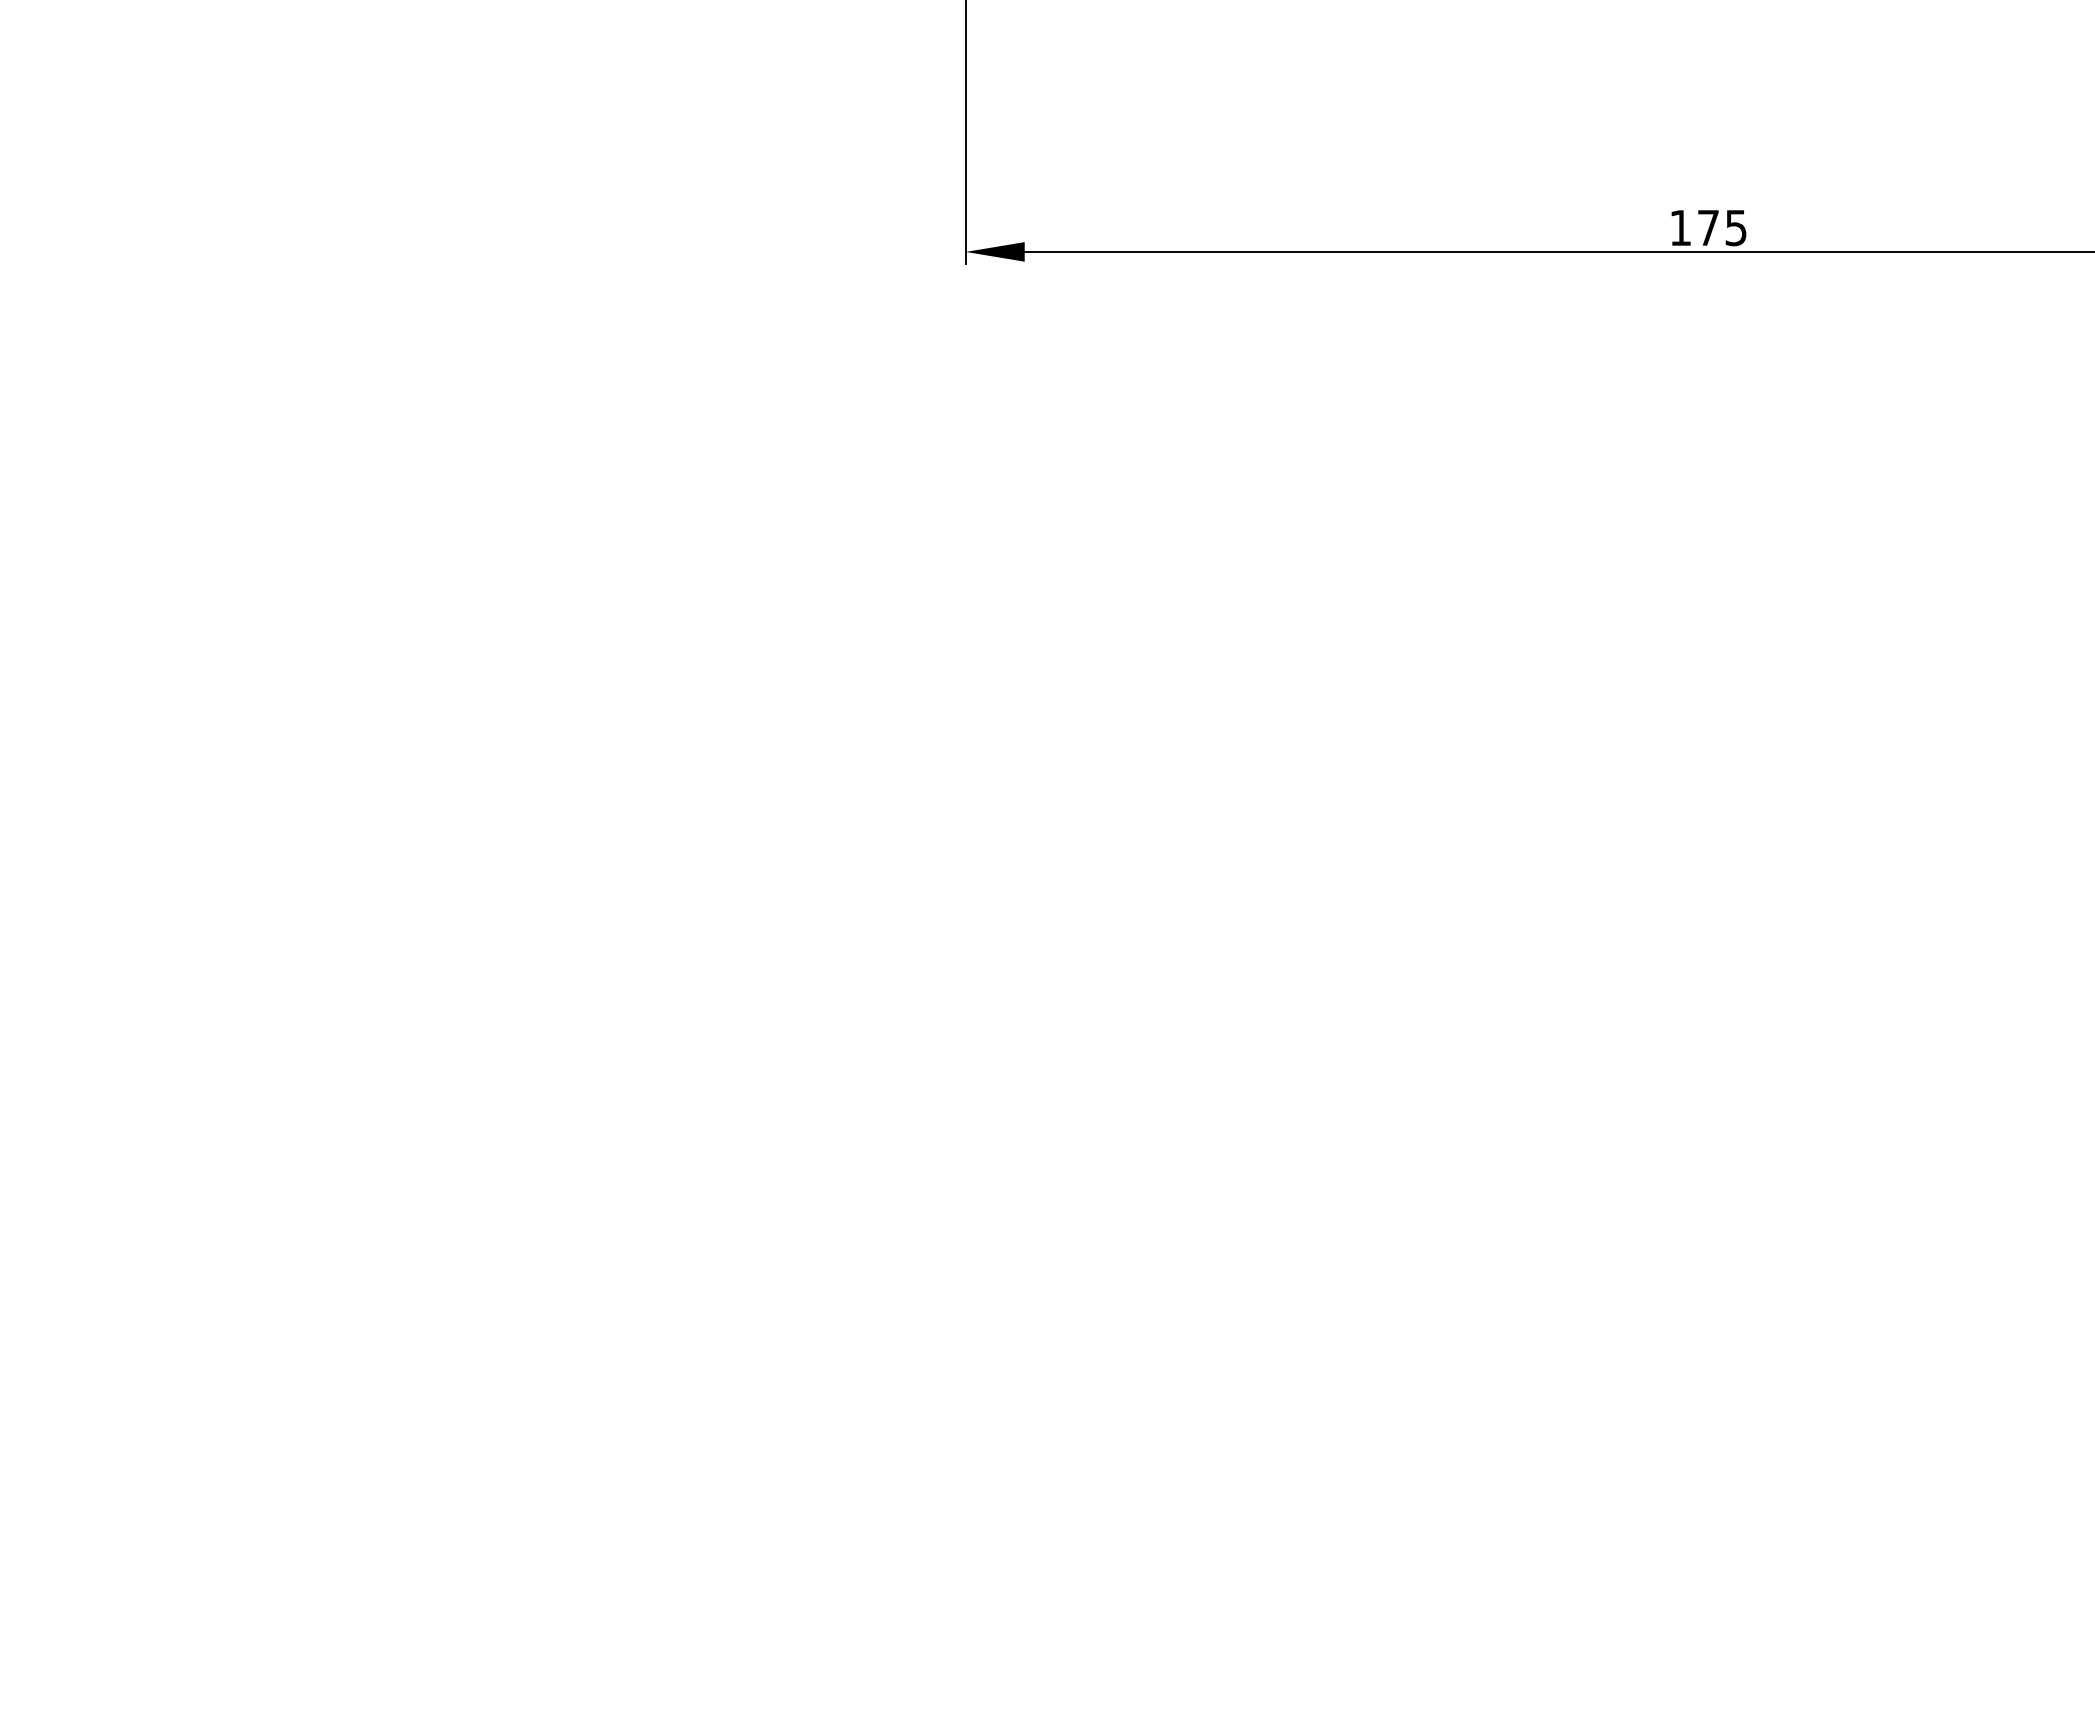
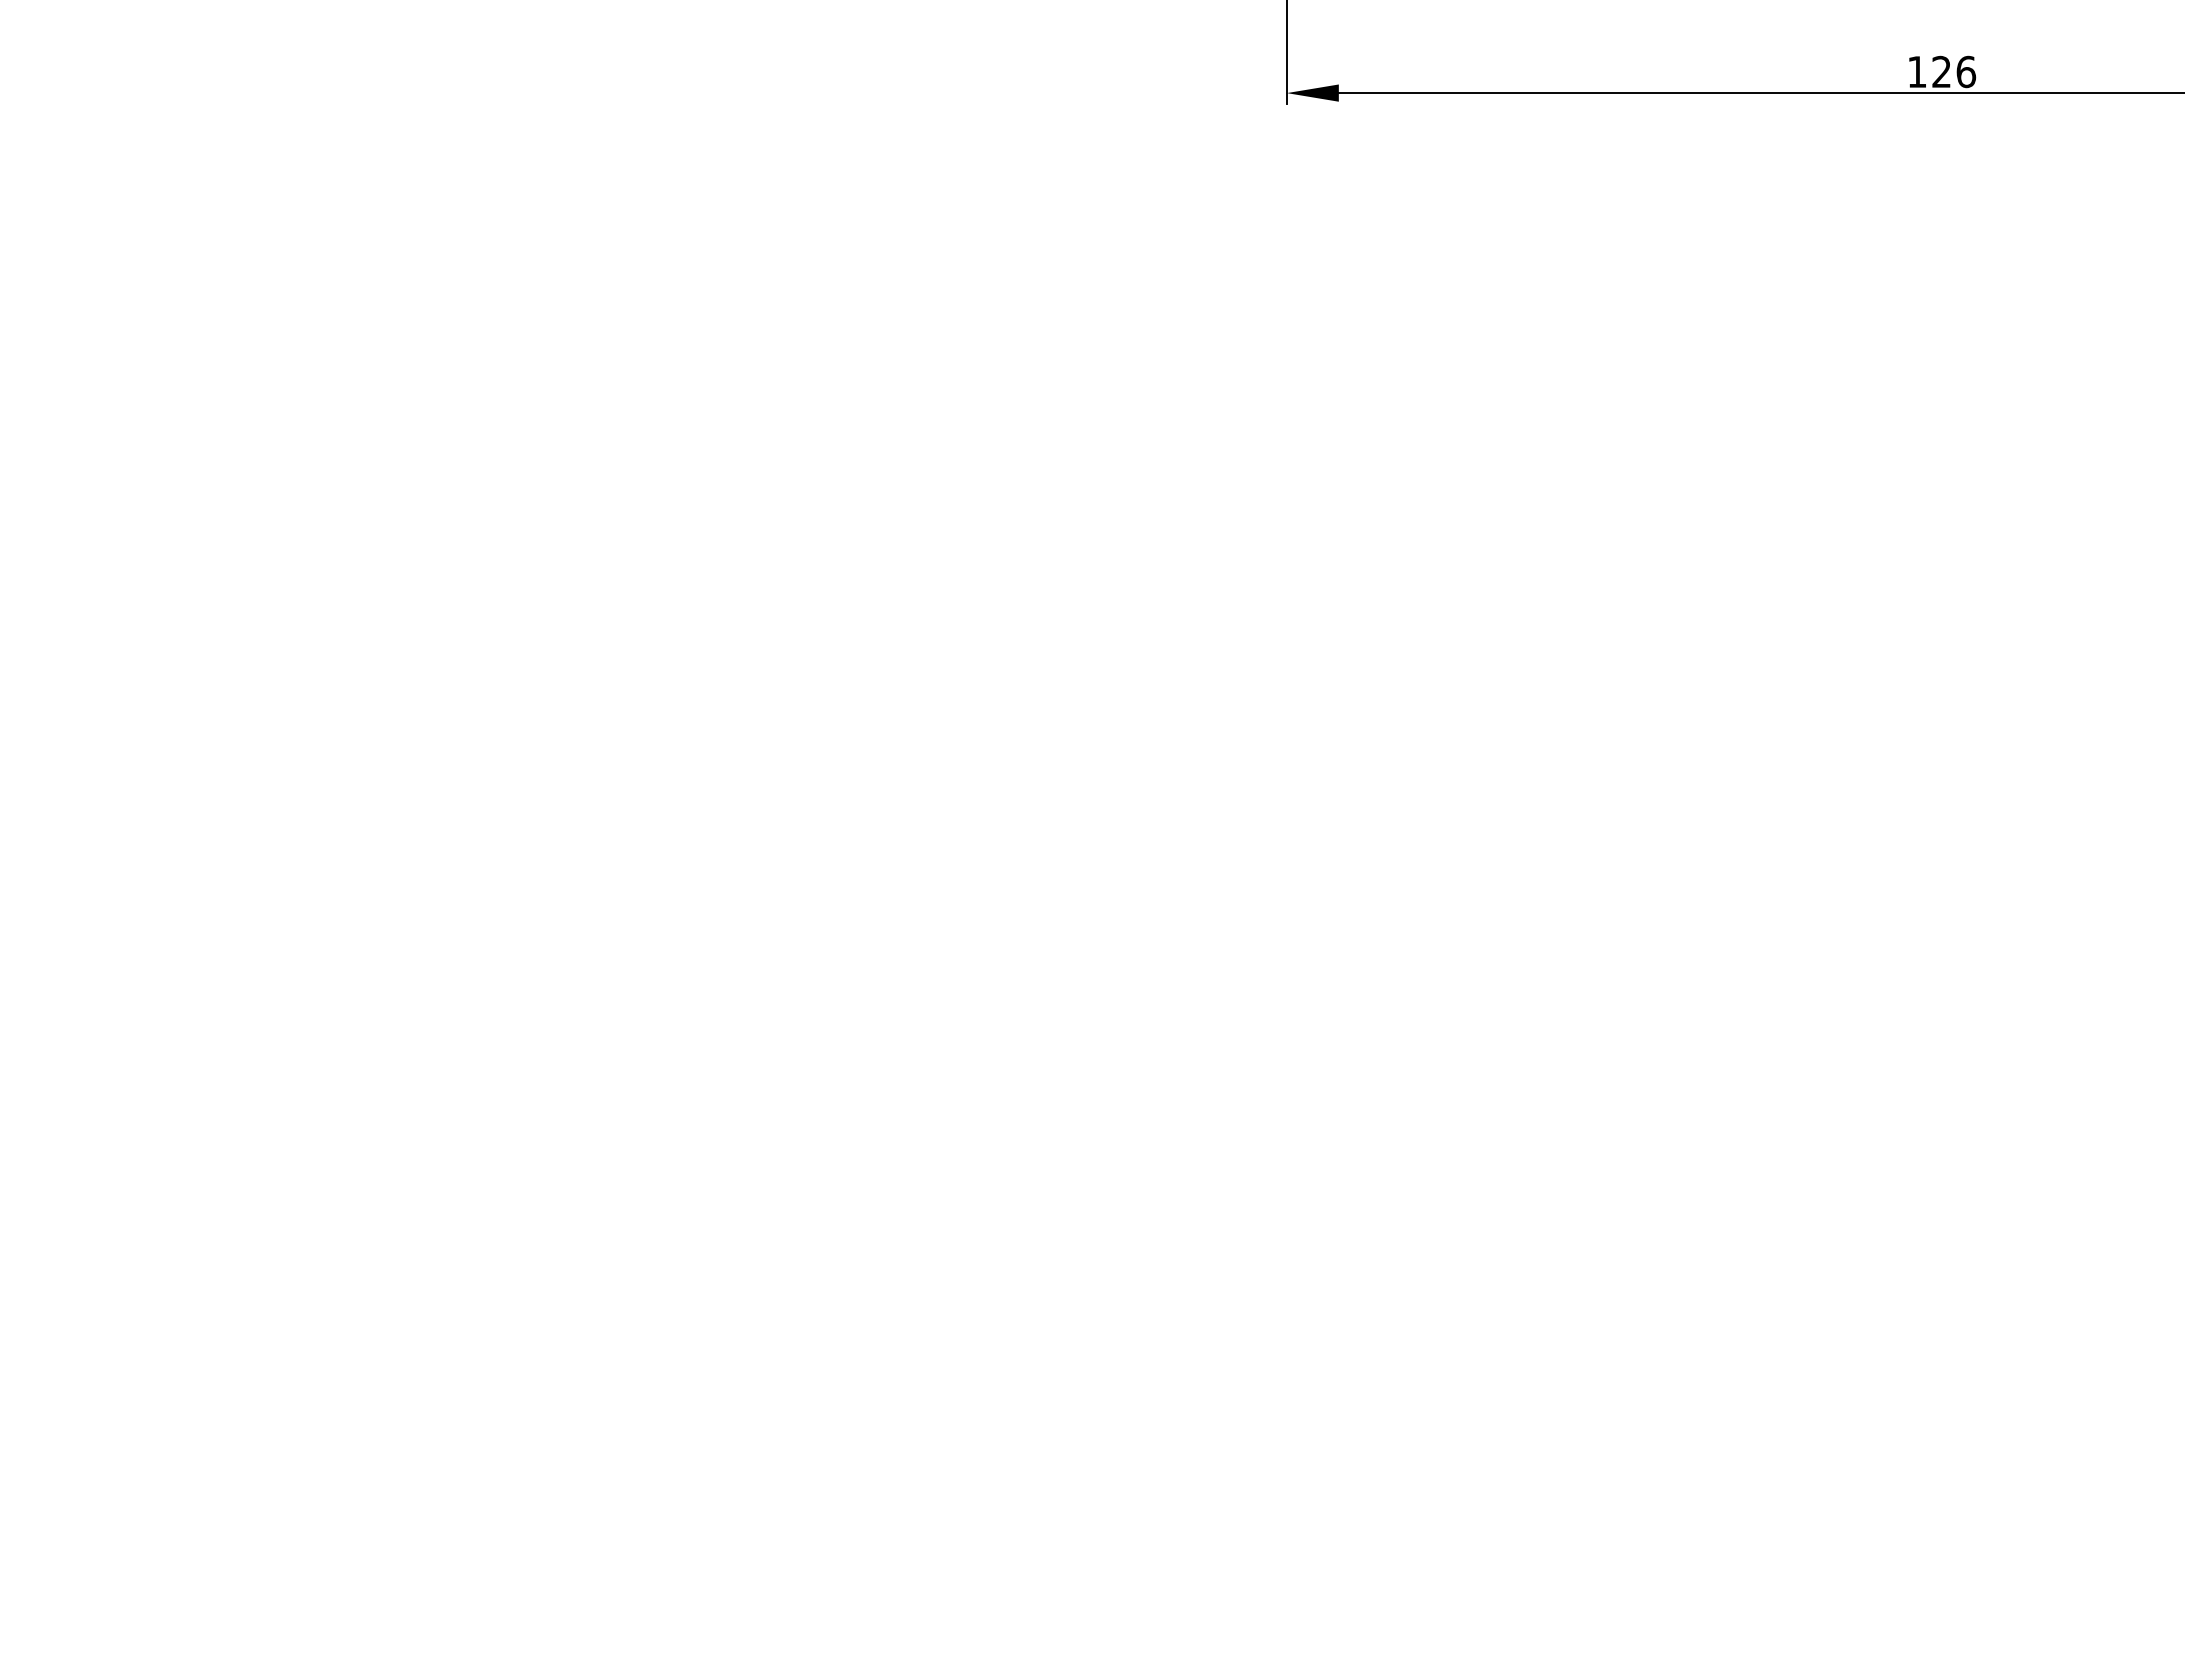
text: (1722, 227) -> (1954, 71), 175 -> 126

